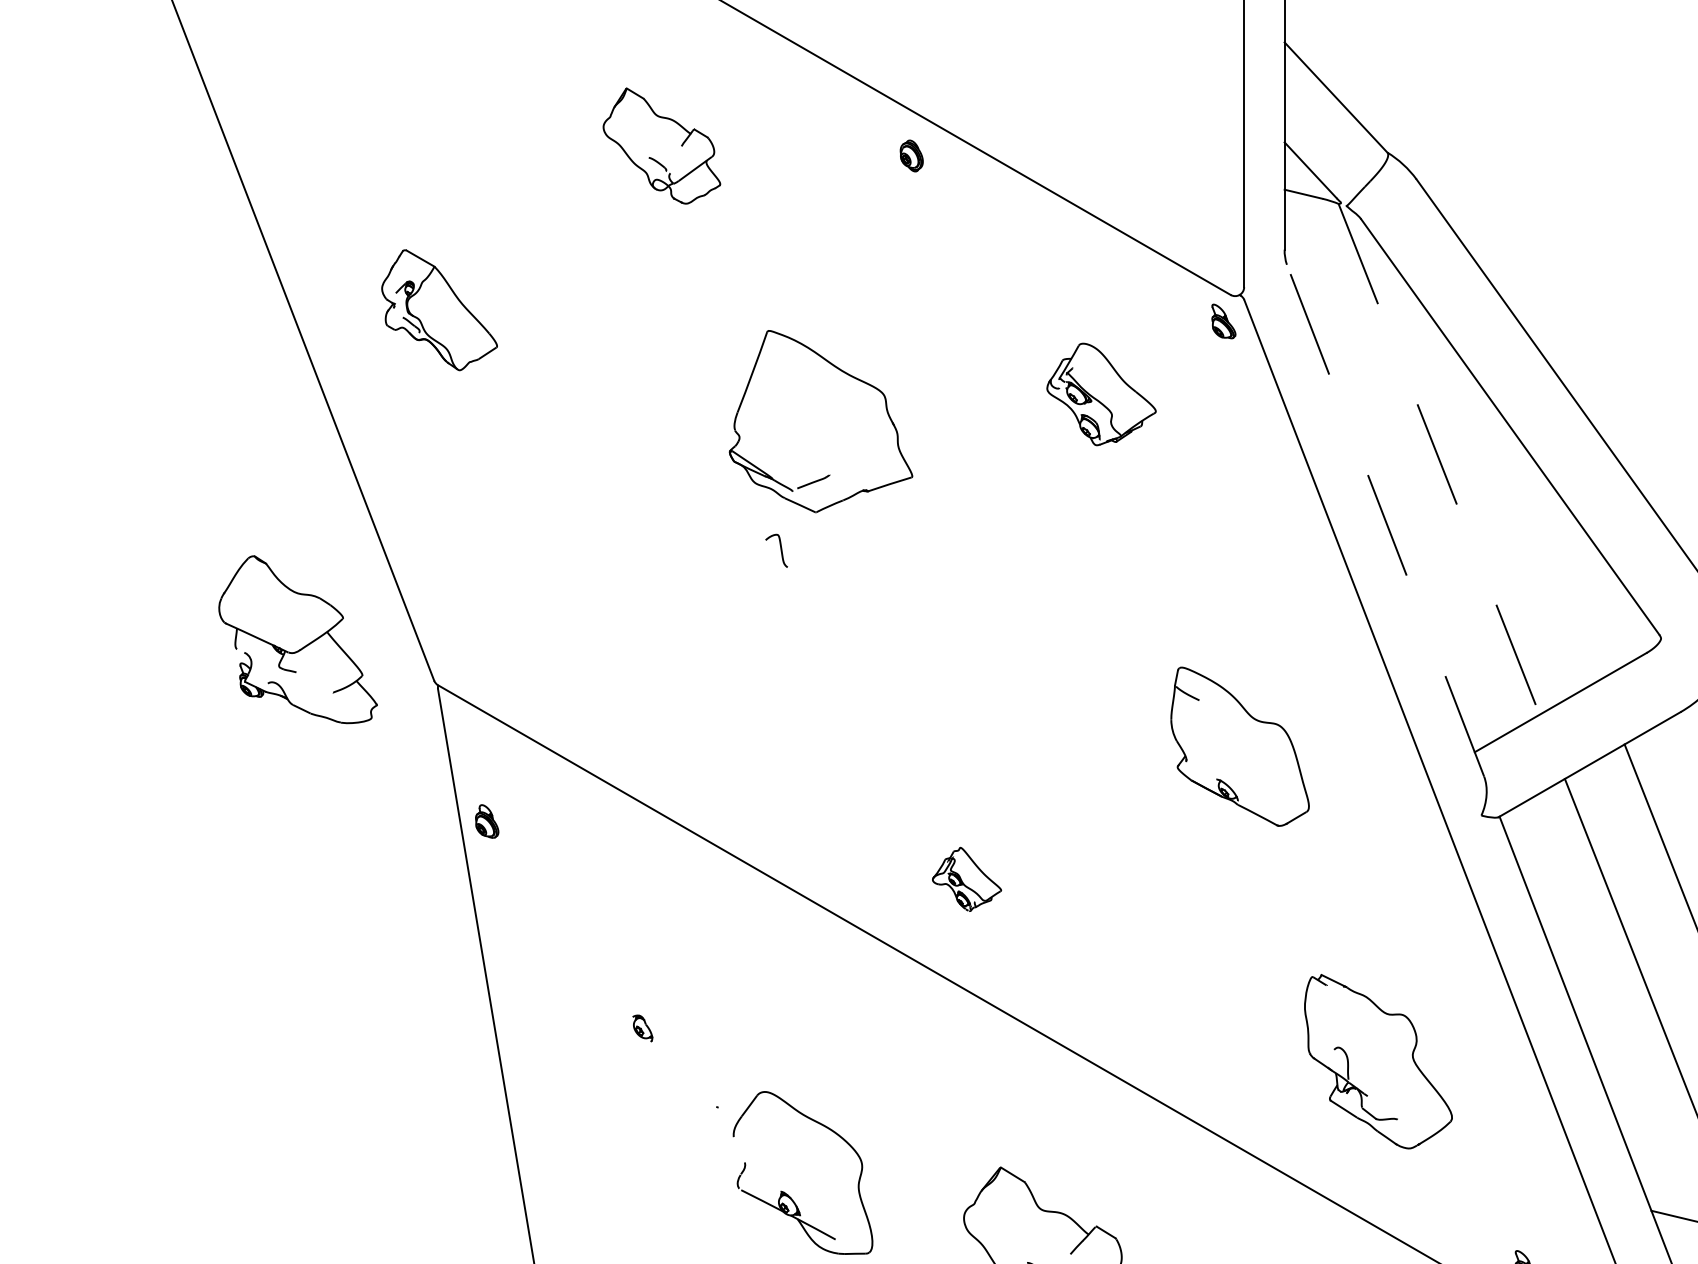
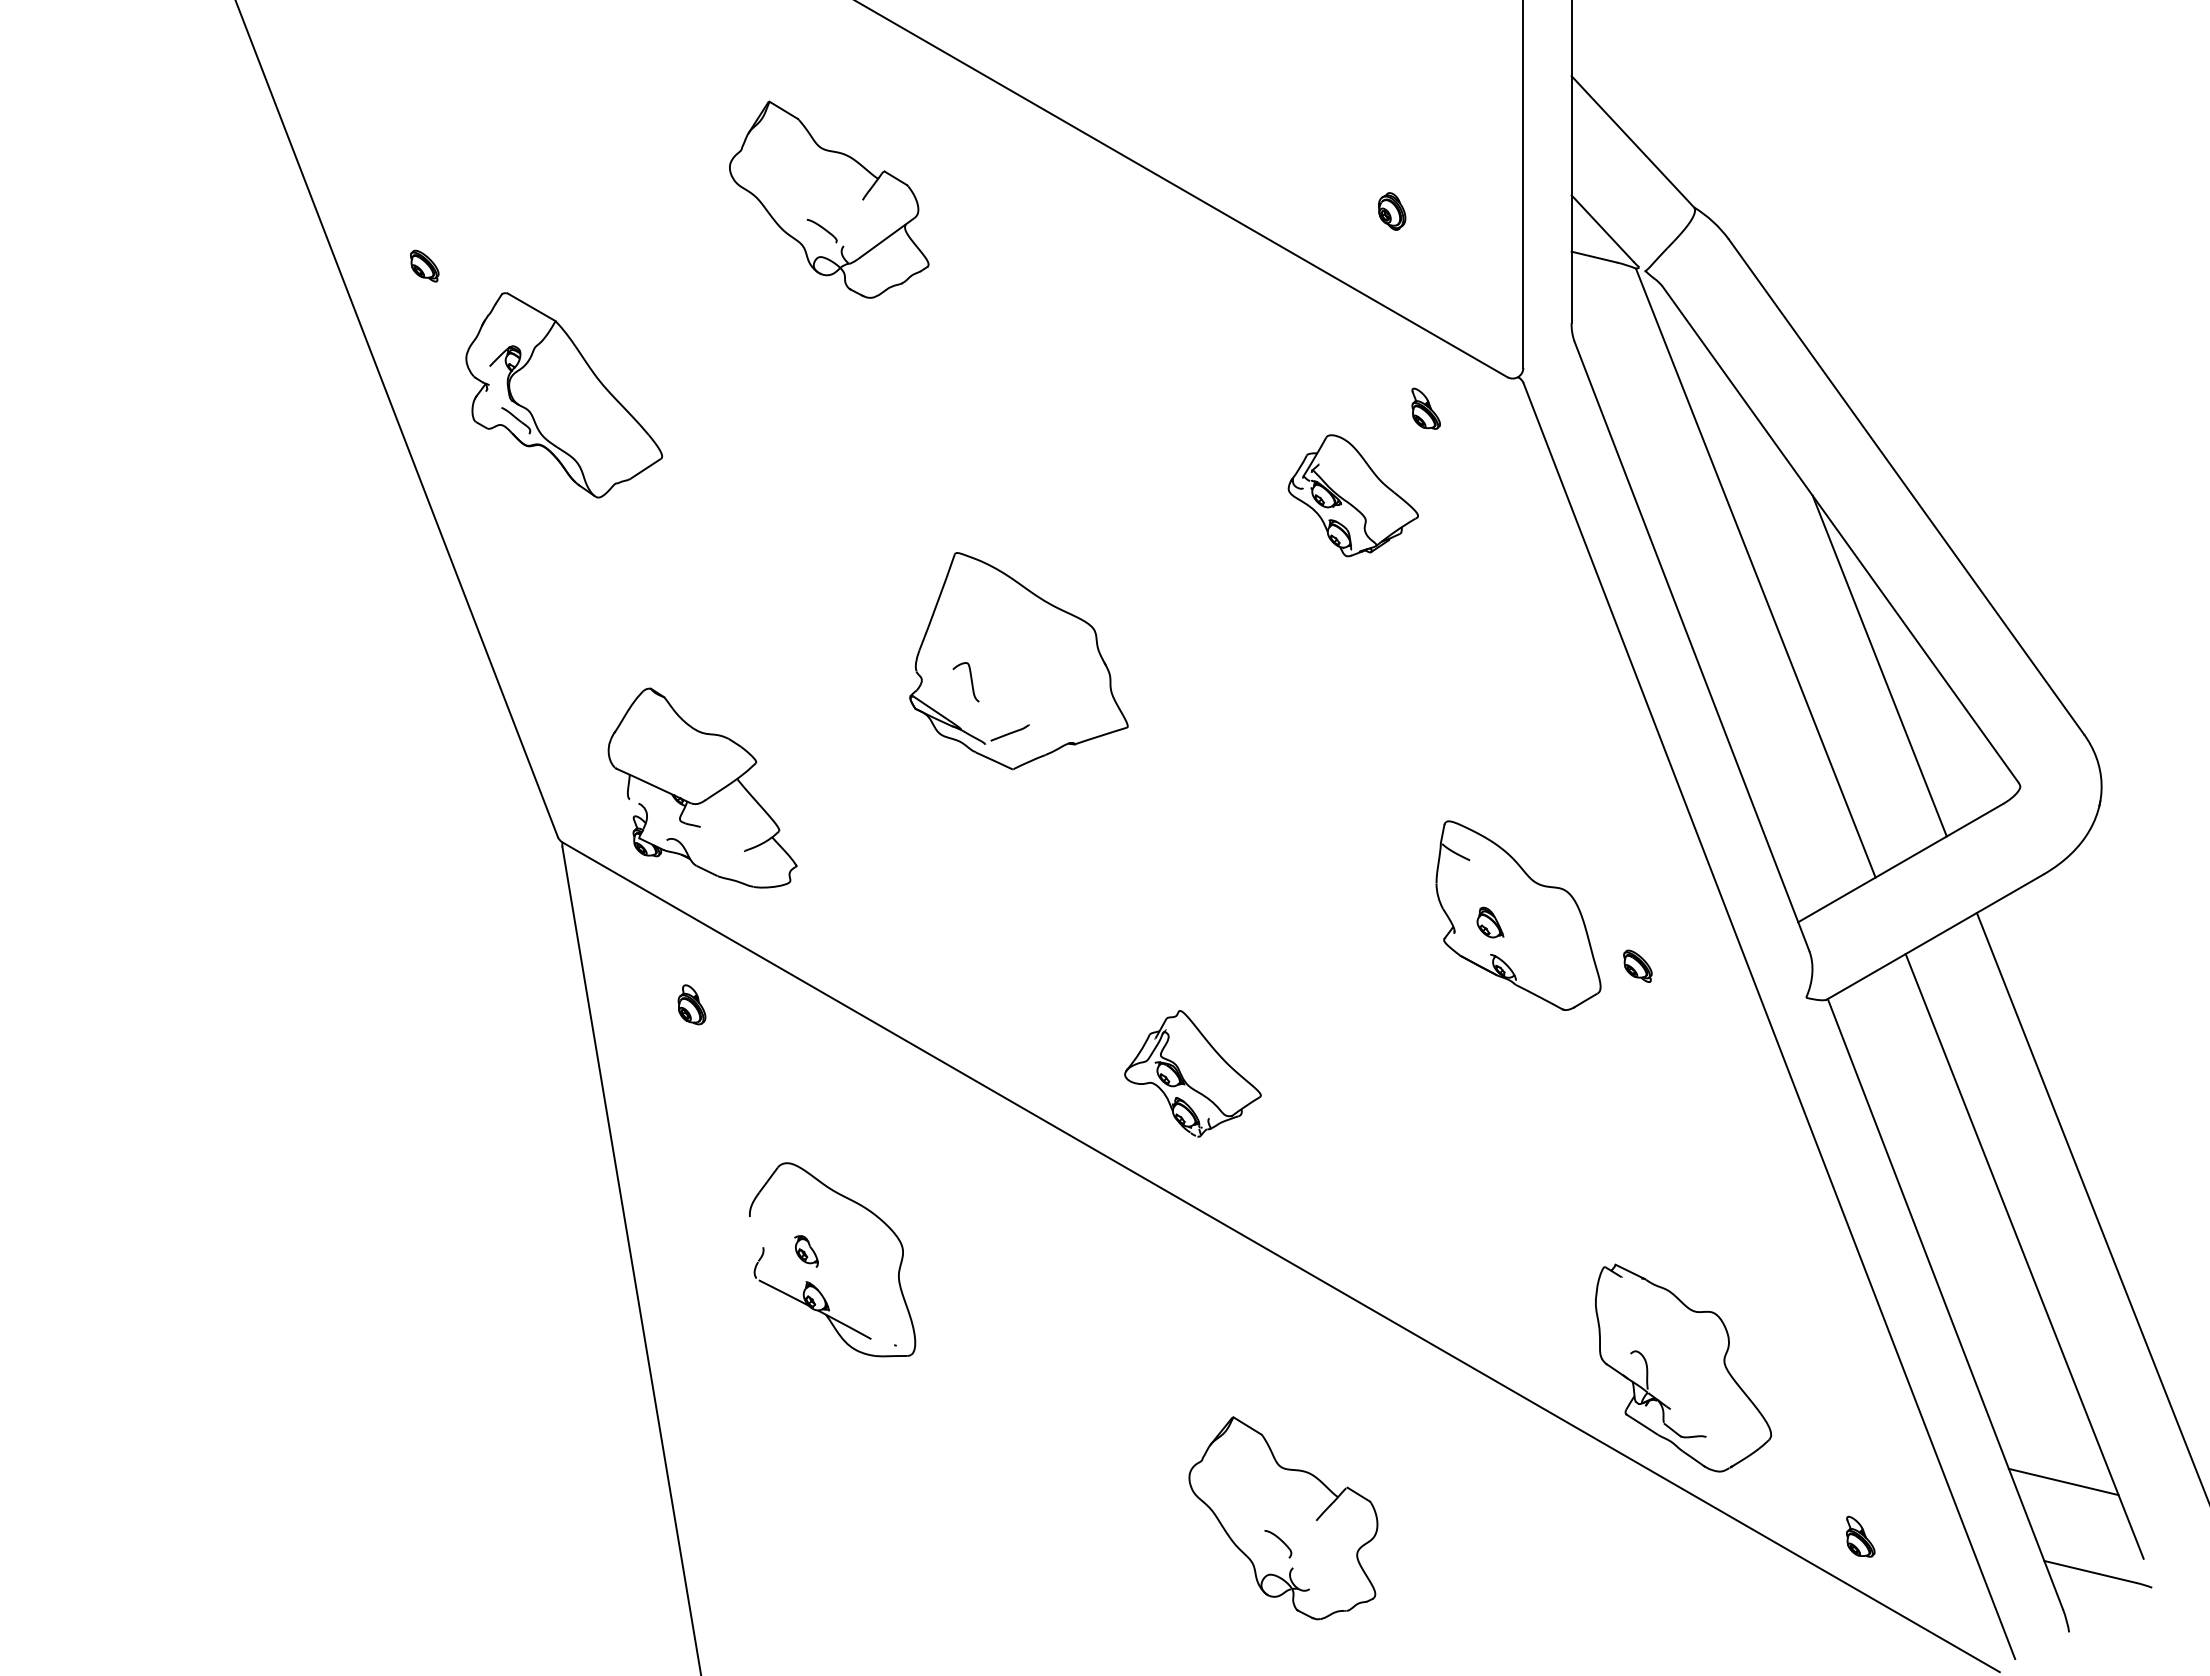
part: (662, 145) -> (829, 199), size x1.43
part: (912, 155) -> (1392, 211), moved
part: (322, 201) -> (424, 265), added
part: (439, 310) -> (564, 395), size x1.43
part: (1223, 321) -> (1425, 408), moved
part: (820, 421) -> (1018, 661), moved
line: (1438, 459) -> (1755, 573), dashed -> solid
line: (1385, 520) -> (1691, 646), dashed -> solid
line: (1542, 536) -> (1879, 665), added
part: (298, 639) -> (702, 787), moved
part: (1216, 752) -> (1490, 922), added
part: (1339, 788) -> (1637, 965), added
part: (486, 821) -> (691, 1004), moved
part: (966, 879) -> (1192, 1073), size x1.67
part: (1378, 1061) -> (1683, 1367), moved
part: (787, 1193) -> (813, 1284), moved

